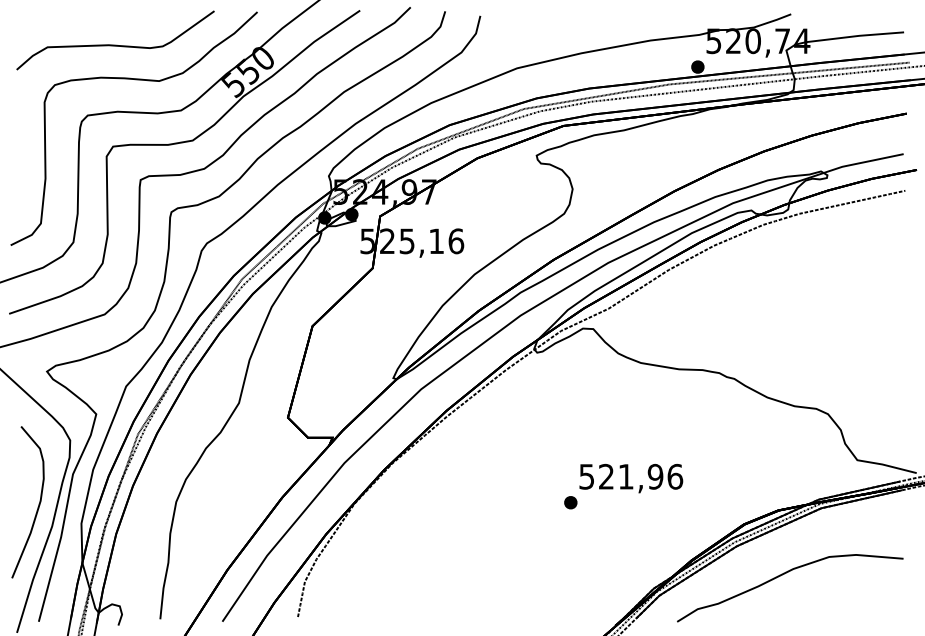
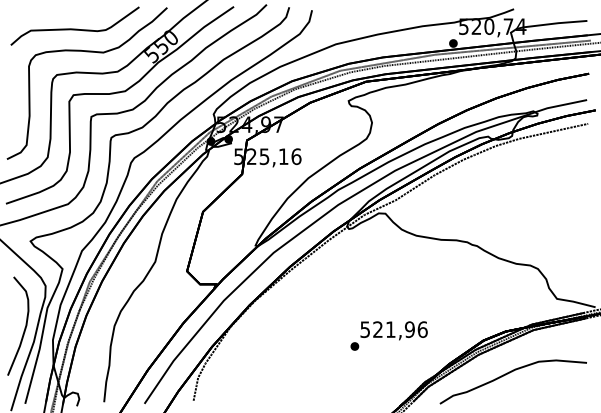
text: (622, 485) -> (388, 335), moved

